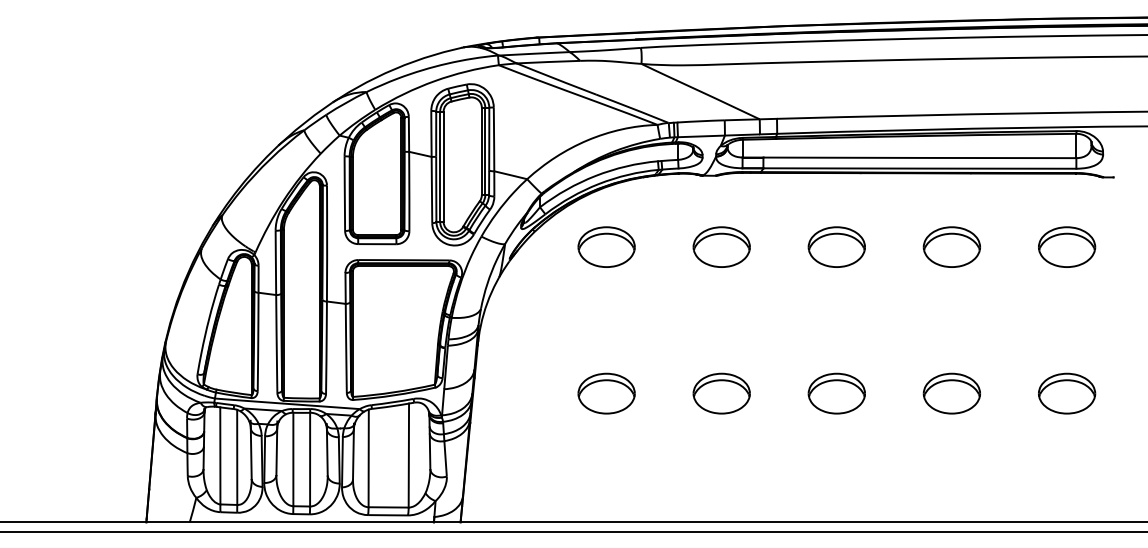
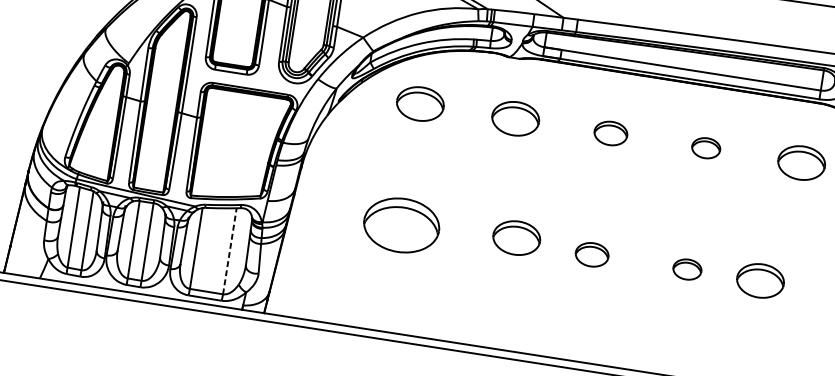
part: (836, 246) -> (610, 132), size x0.7
part: (951, 246) -> (706, 147), size x0.6
part: (606, 393) -> (401, 225), size x1.6
part: (721, 393) -> (516, 237), moved
part: (836, 393) -> (591, 254), size x0.7
part: (951, 393) -> (687, 269), size x0.6
part: (1067, 393) -> (760, 280), moved
line: (408, 455) -> (229, 251), solid -> dashed

